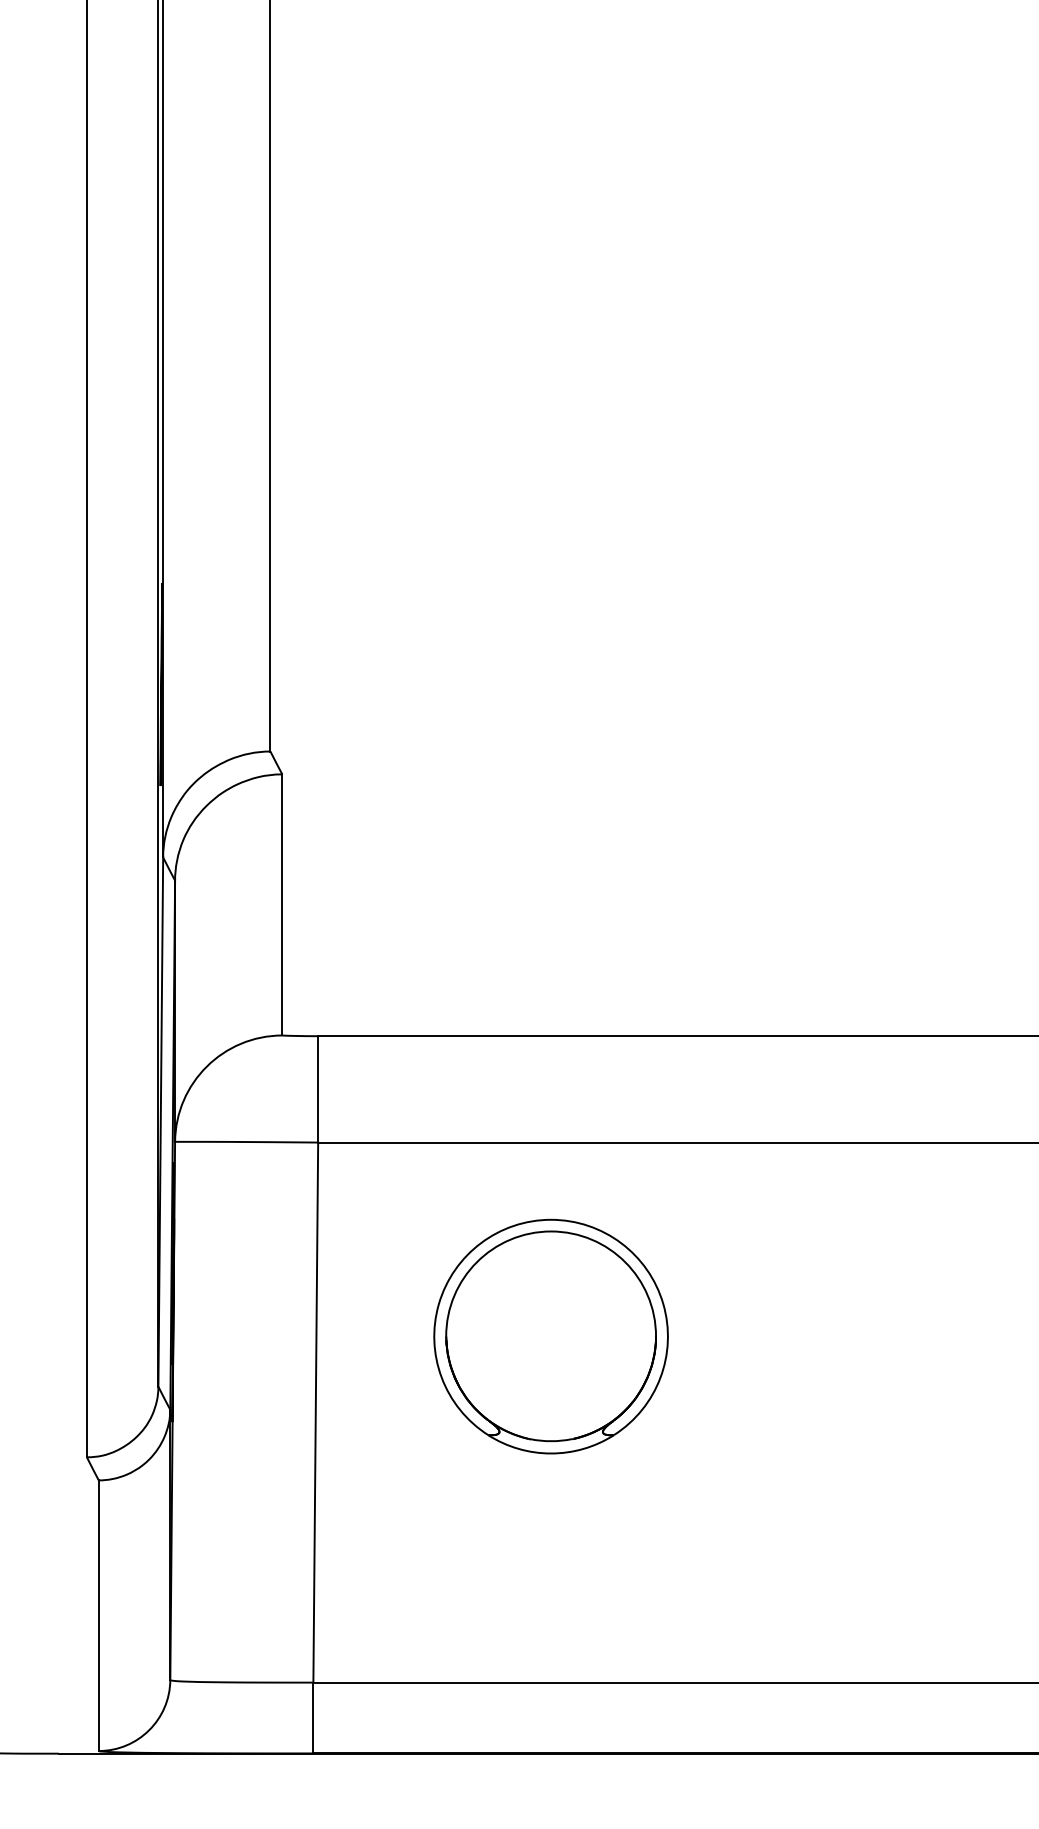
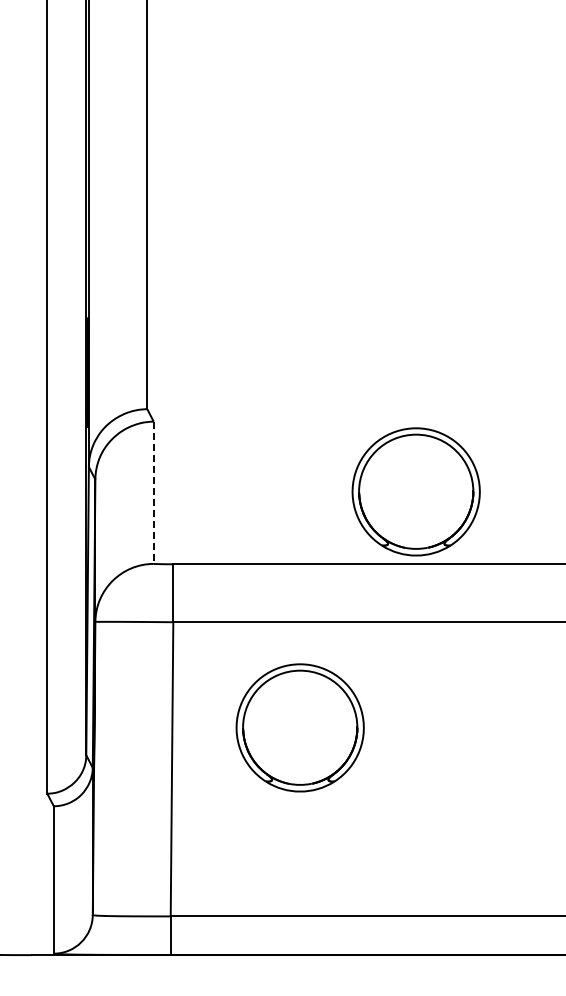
part: (762, 902) -> (415, 491), added
line: (281, 906) -> (153, 493), solid -> dashed

